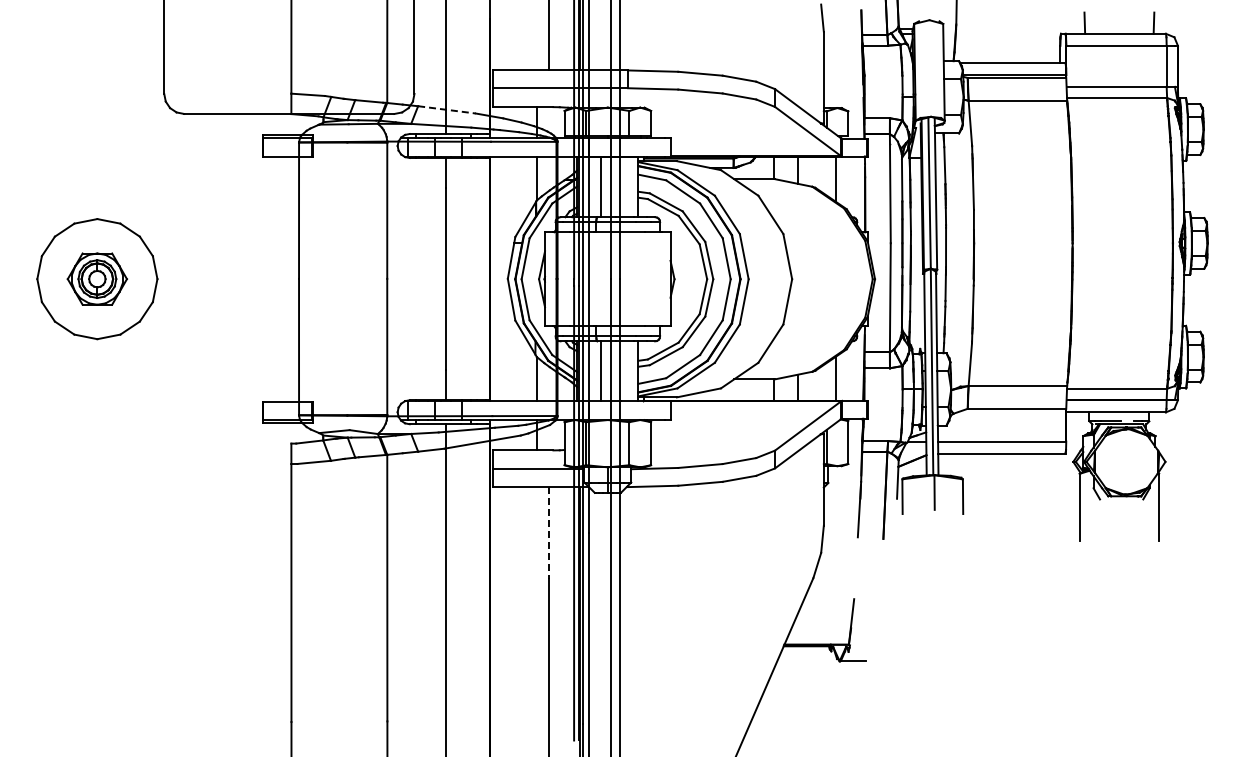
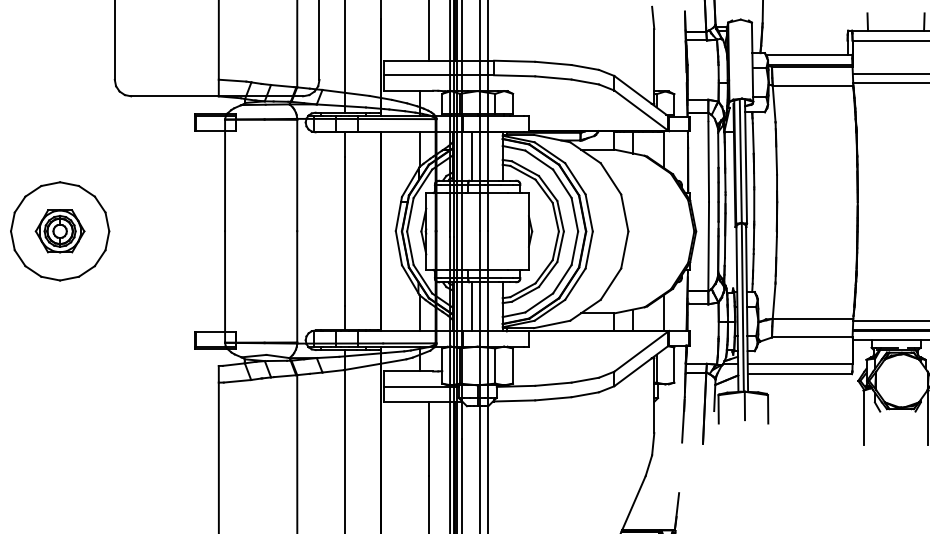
line: (447, 109) -> (346, 92), dashed -> solid
line: (548, 532) -> (429, 438), dashed -> solid

